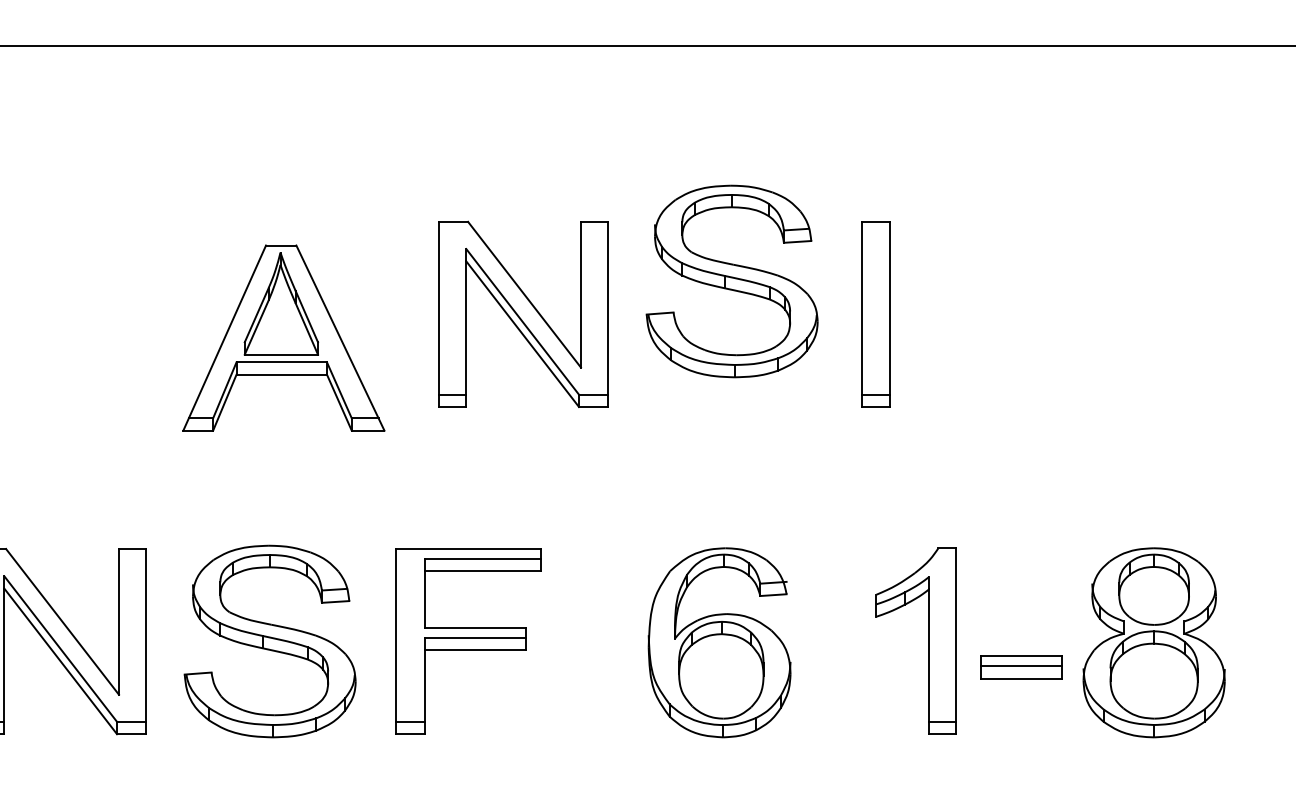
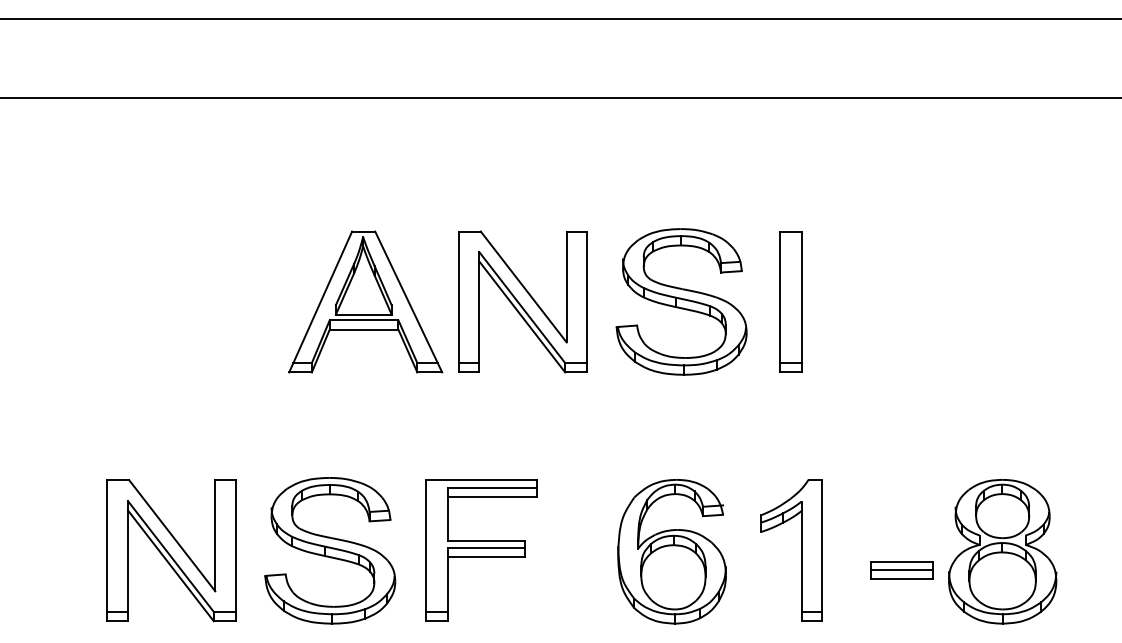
part: (731, 280) -> (681, 301), moved
part: (283, 337) -> (365, 301), moved
part: (929, 641) -> (801, 550), moved

